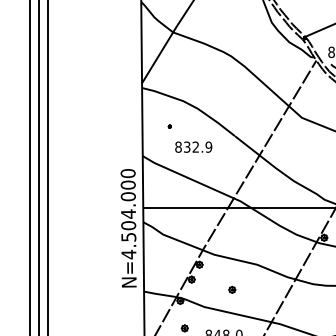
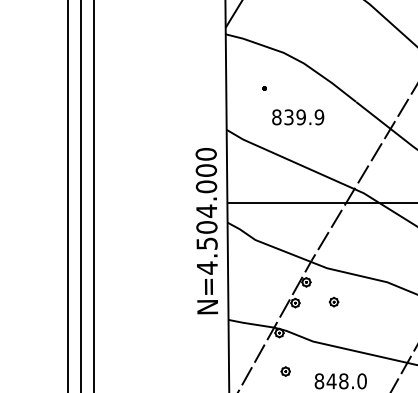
text: (195, 146) -> (300, 116), 832.9 -> 839.9
part: (232, 289) -> (334, 301), moved

